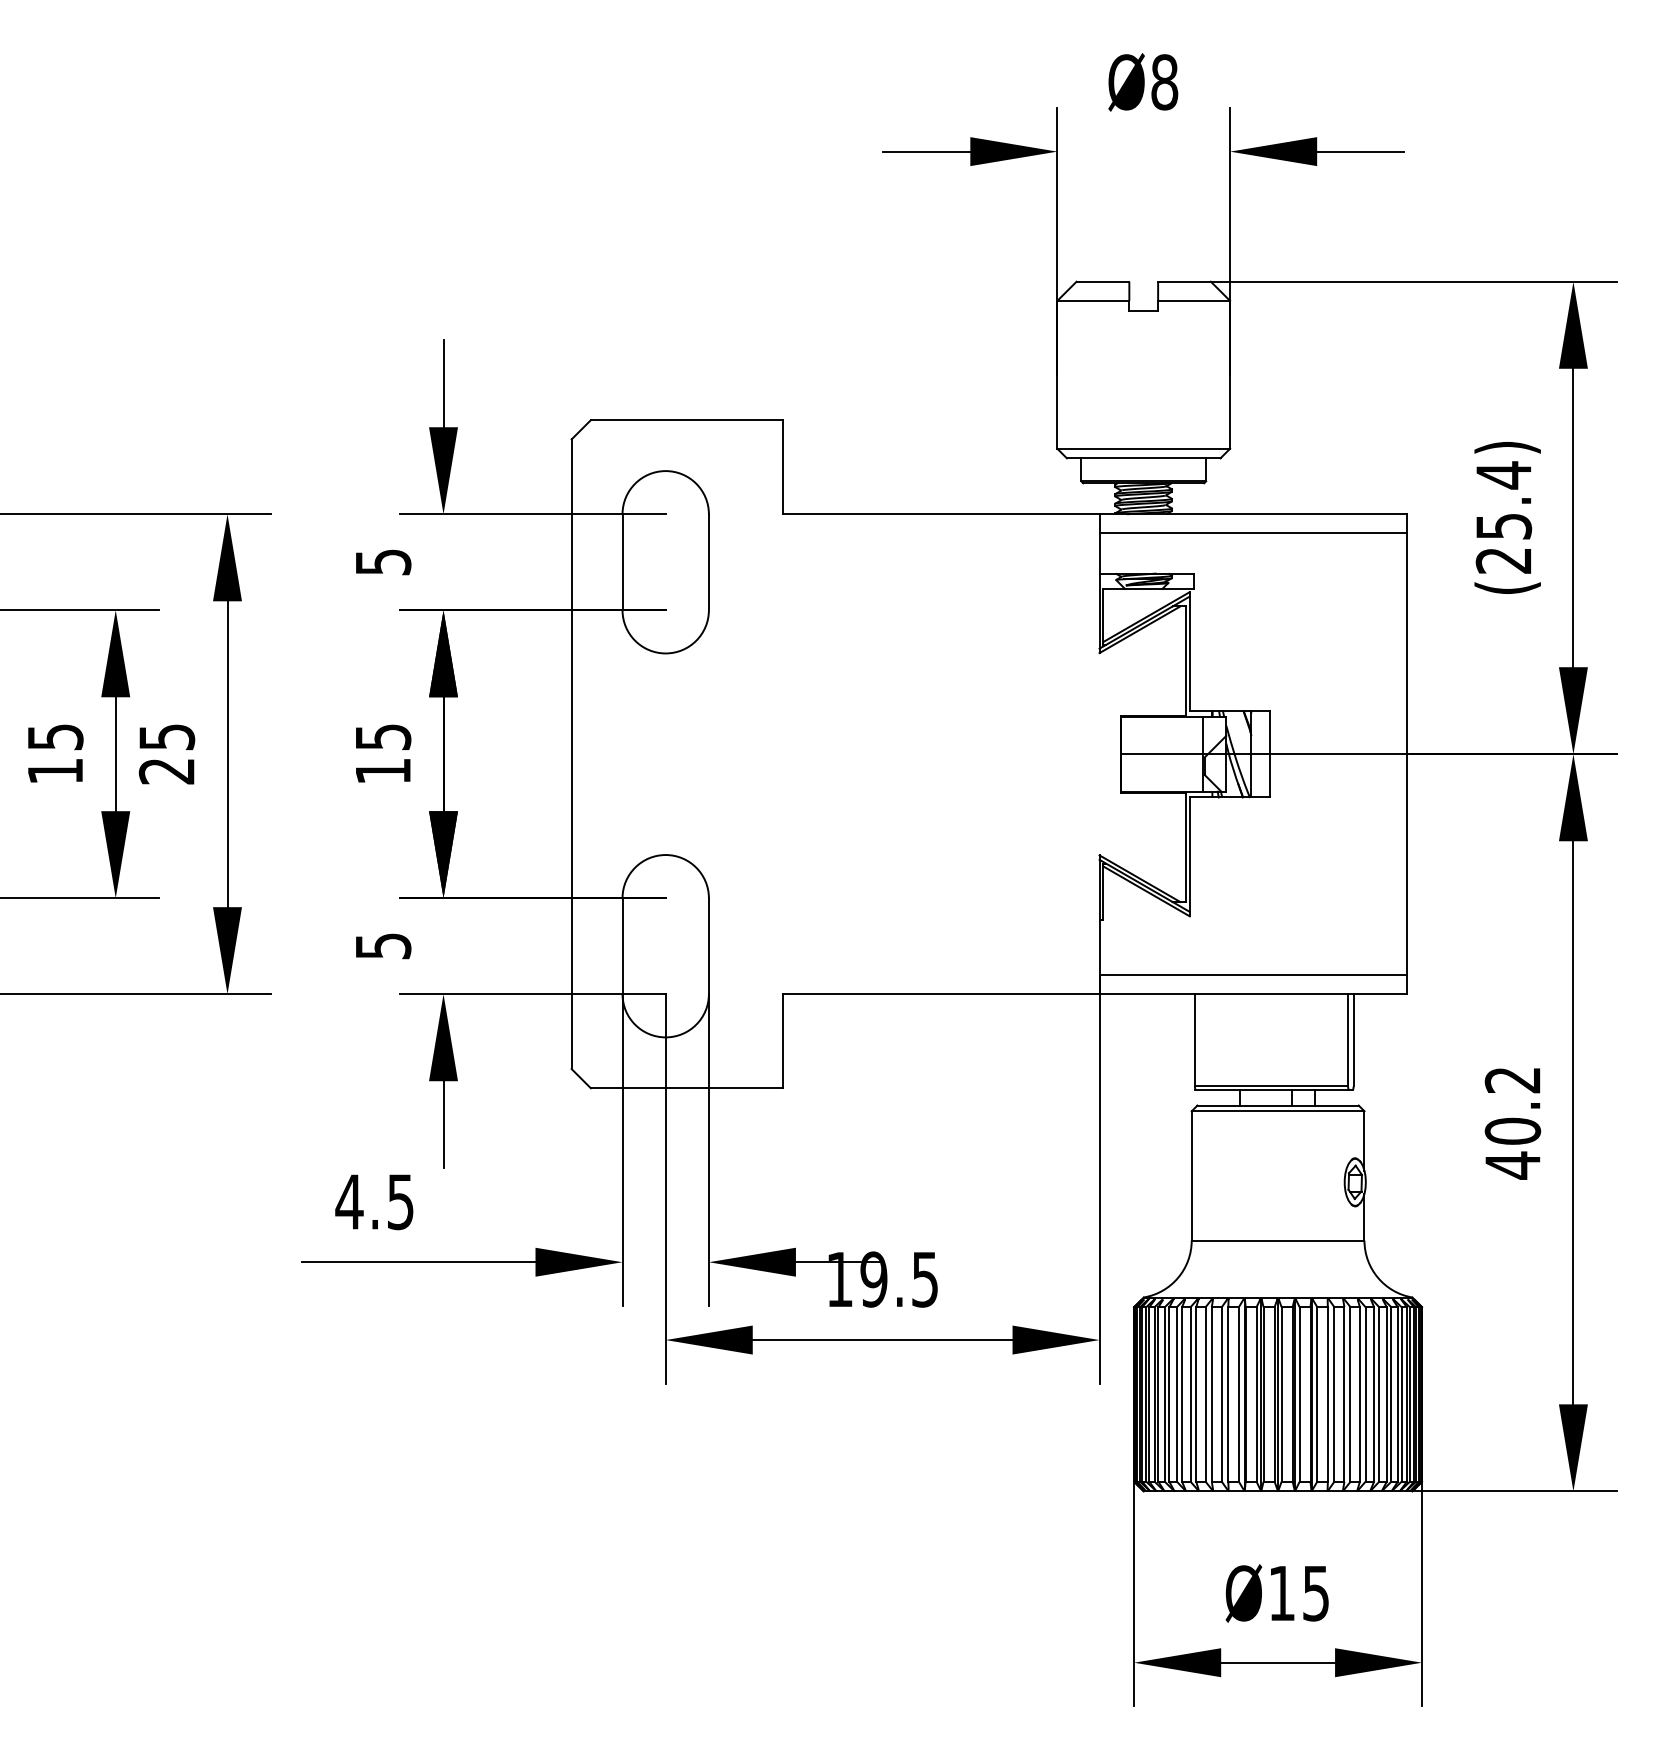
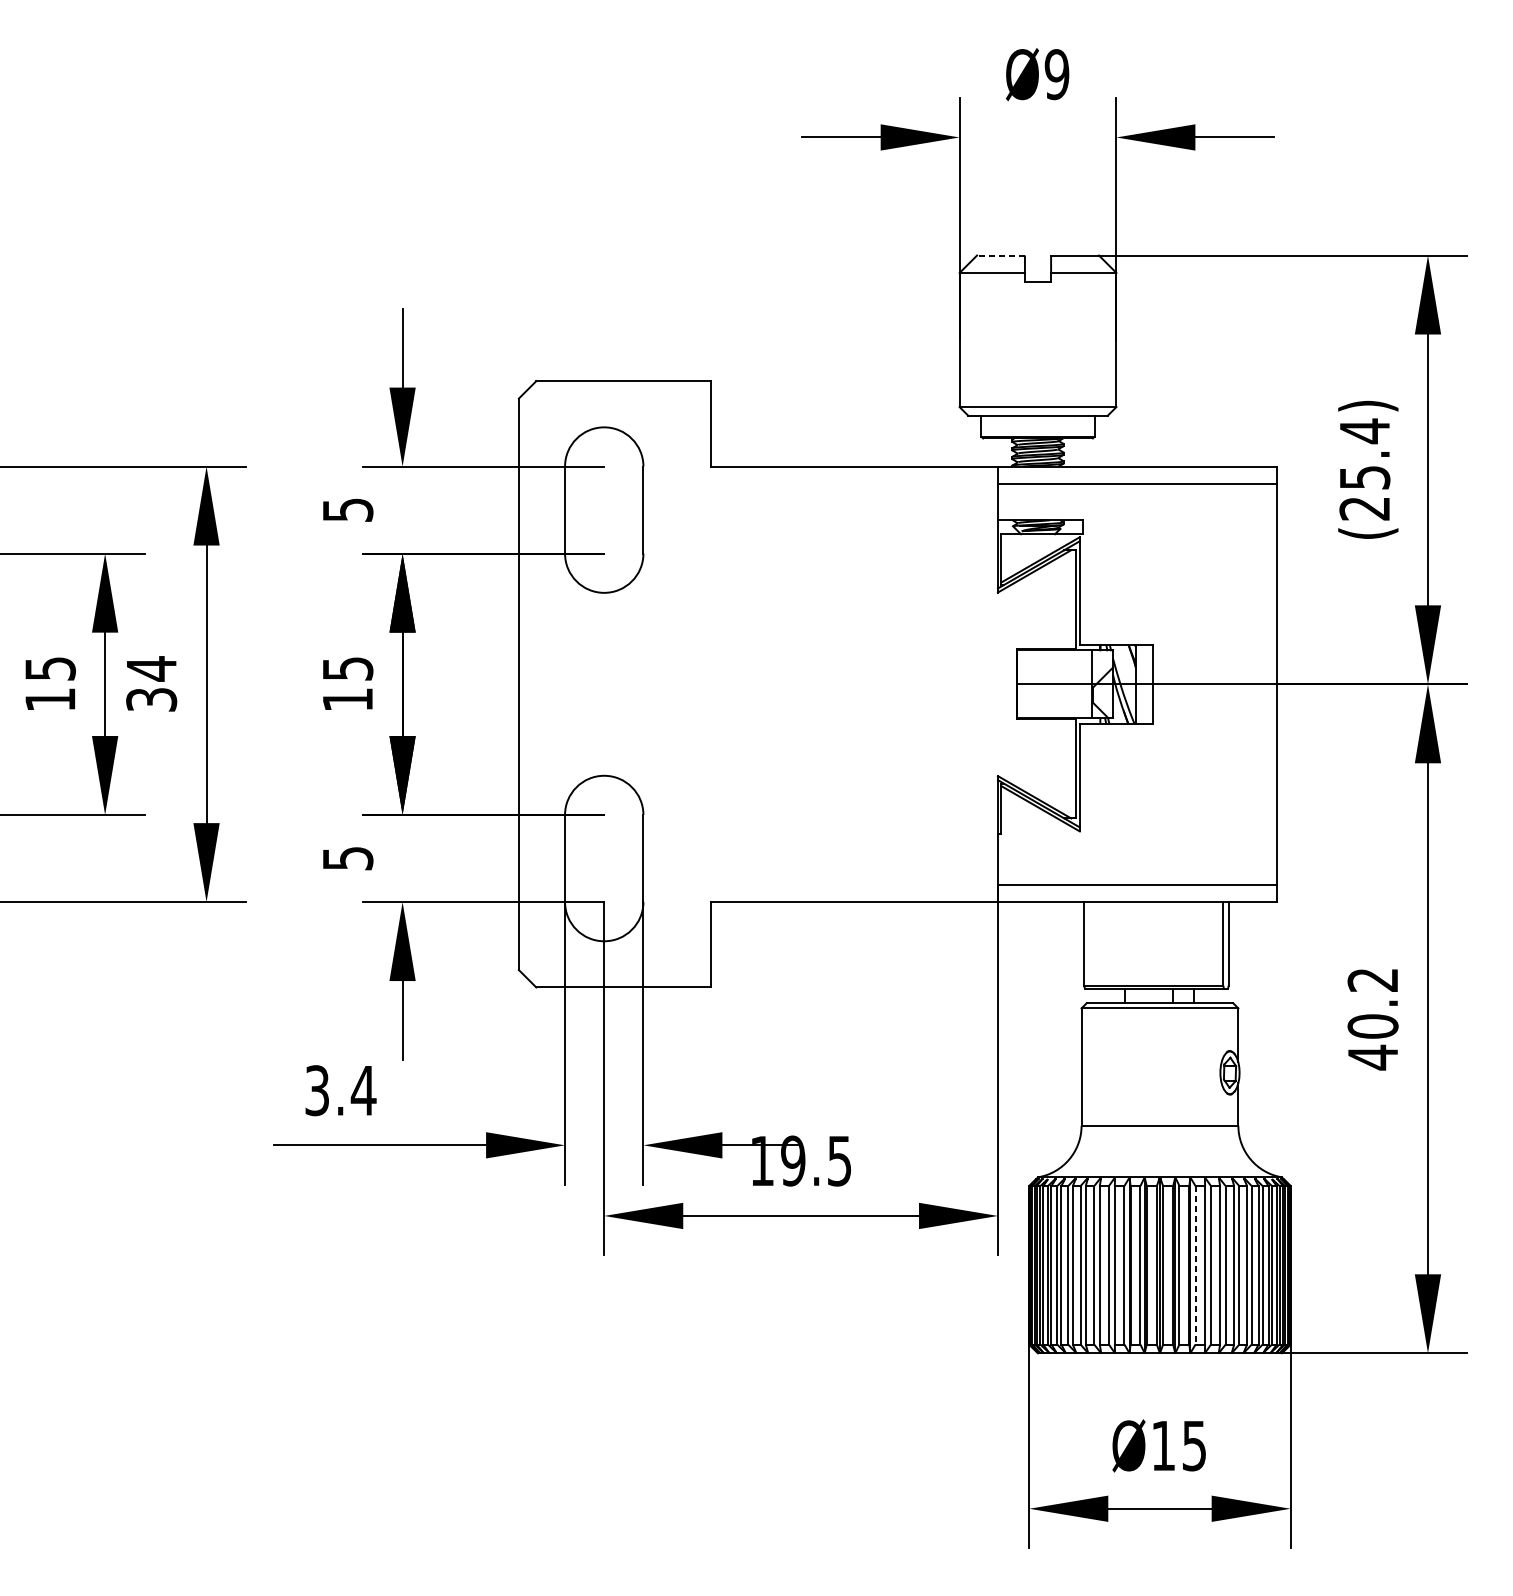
text: (1164, 82) -> (1056, 74), Ø8 -> Ø9
line: (1102, 281) -> (1000, 255), solid -> dashed
text: (167, 753) -> (152, 683), 25 -> 34
text: (374, 1201) -> (339, 1090), 4.5 -> 3.4
line: (1317, 1394) -> (1195, 1265), solid -> dashed

